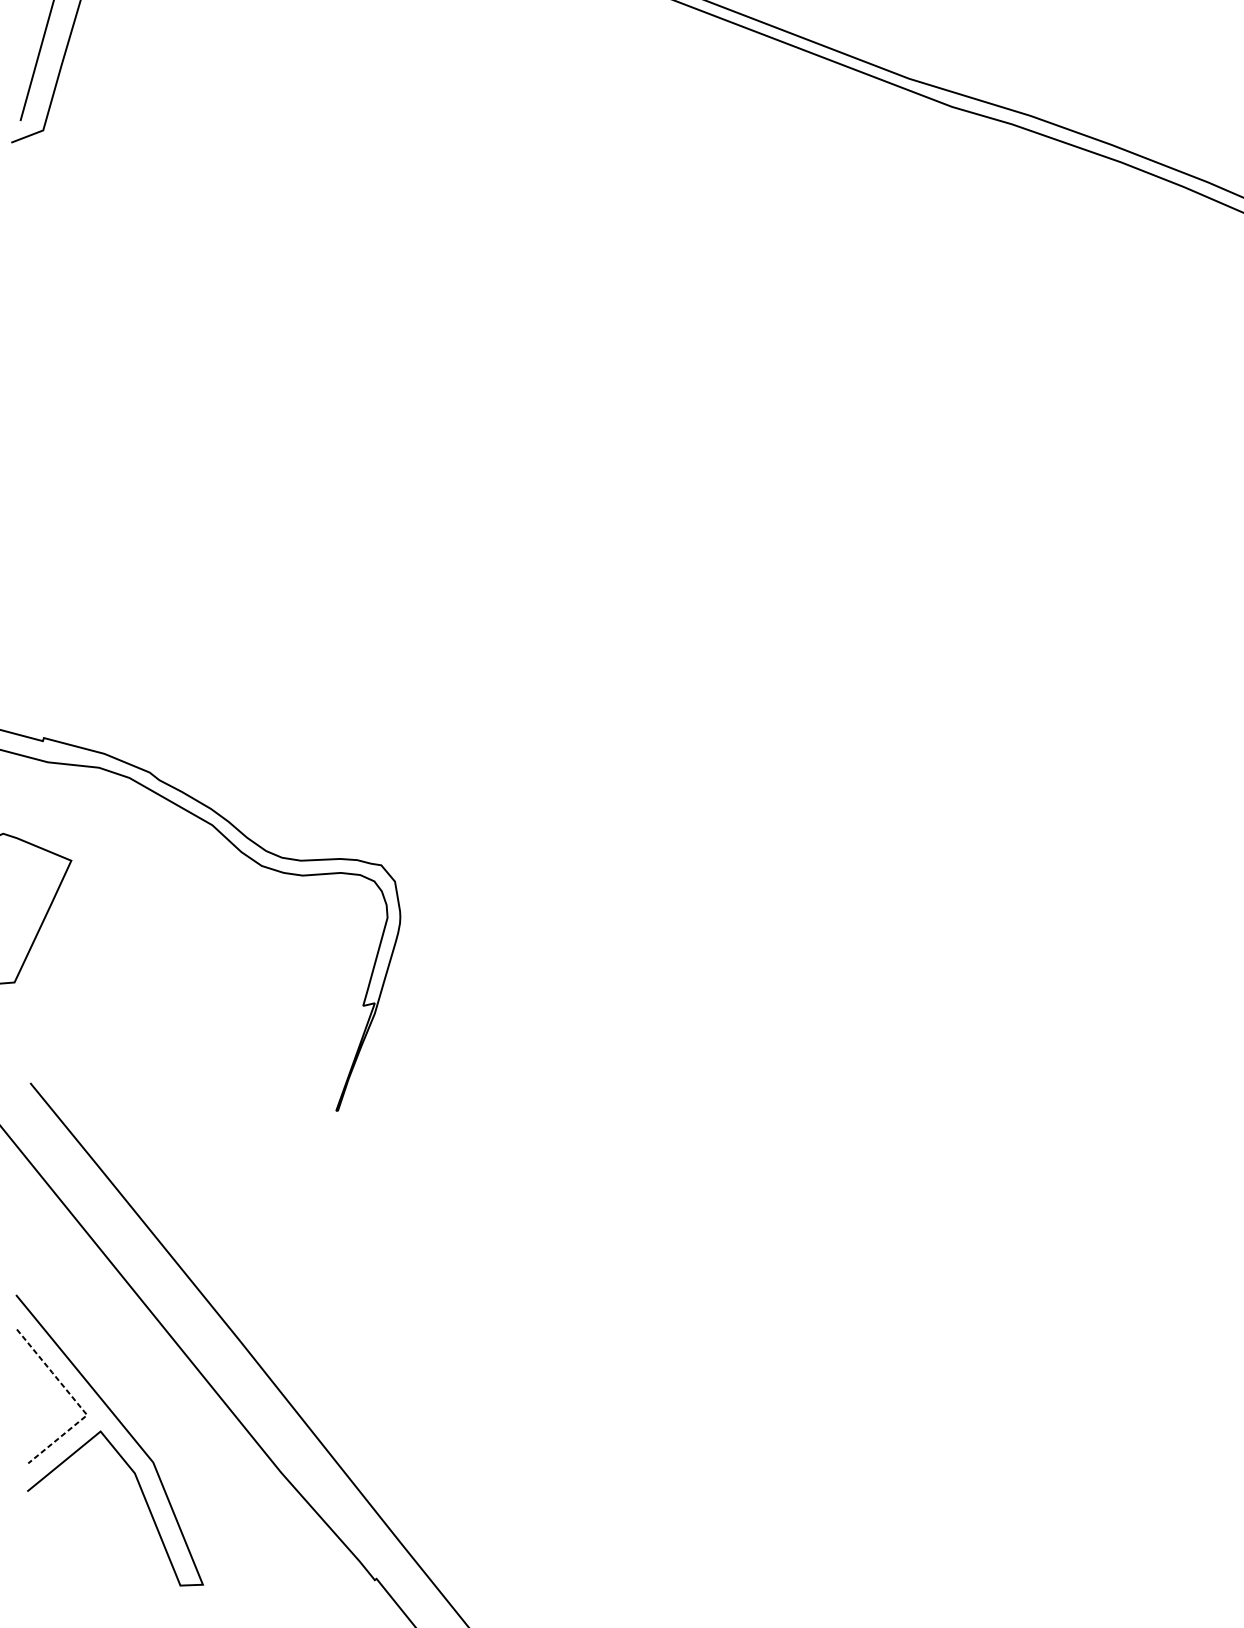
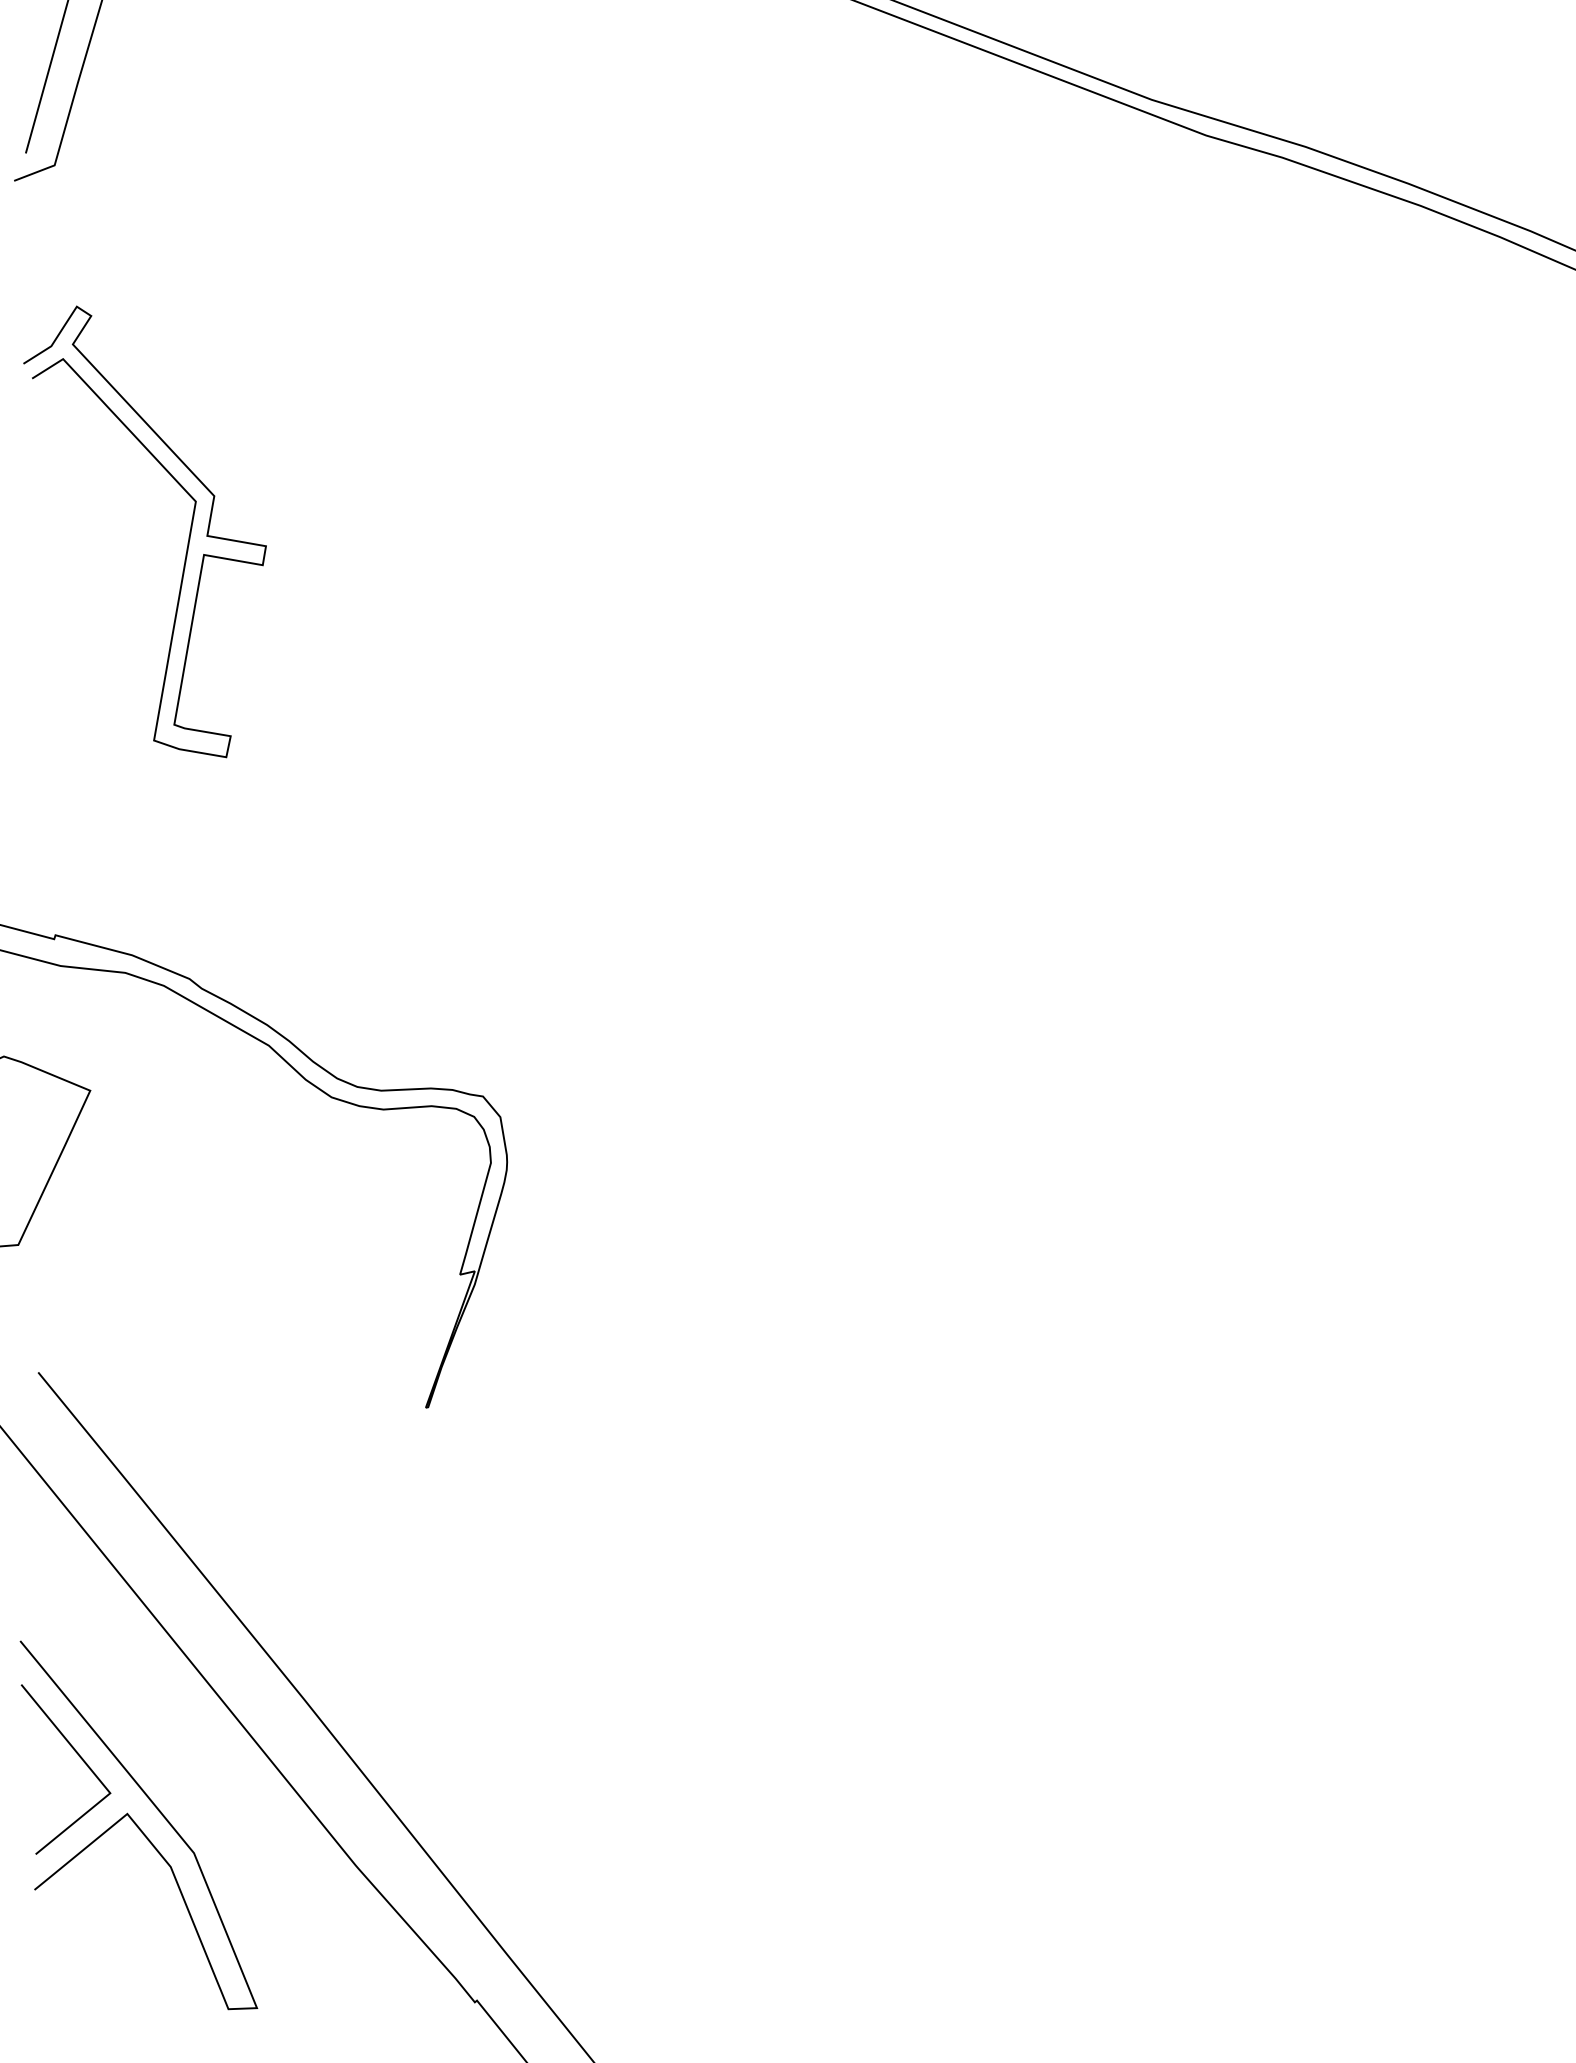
curve: (148, 423) -> (188, 536), added
line: (76, 1401) -> (96, 1776), dashed -> solid

